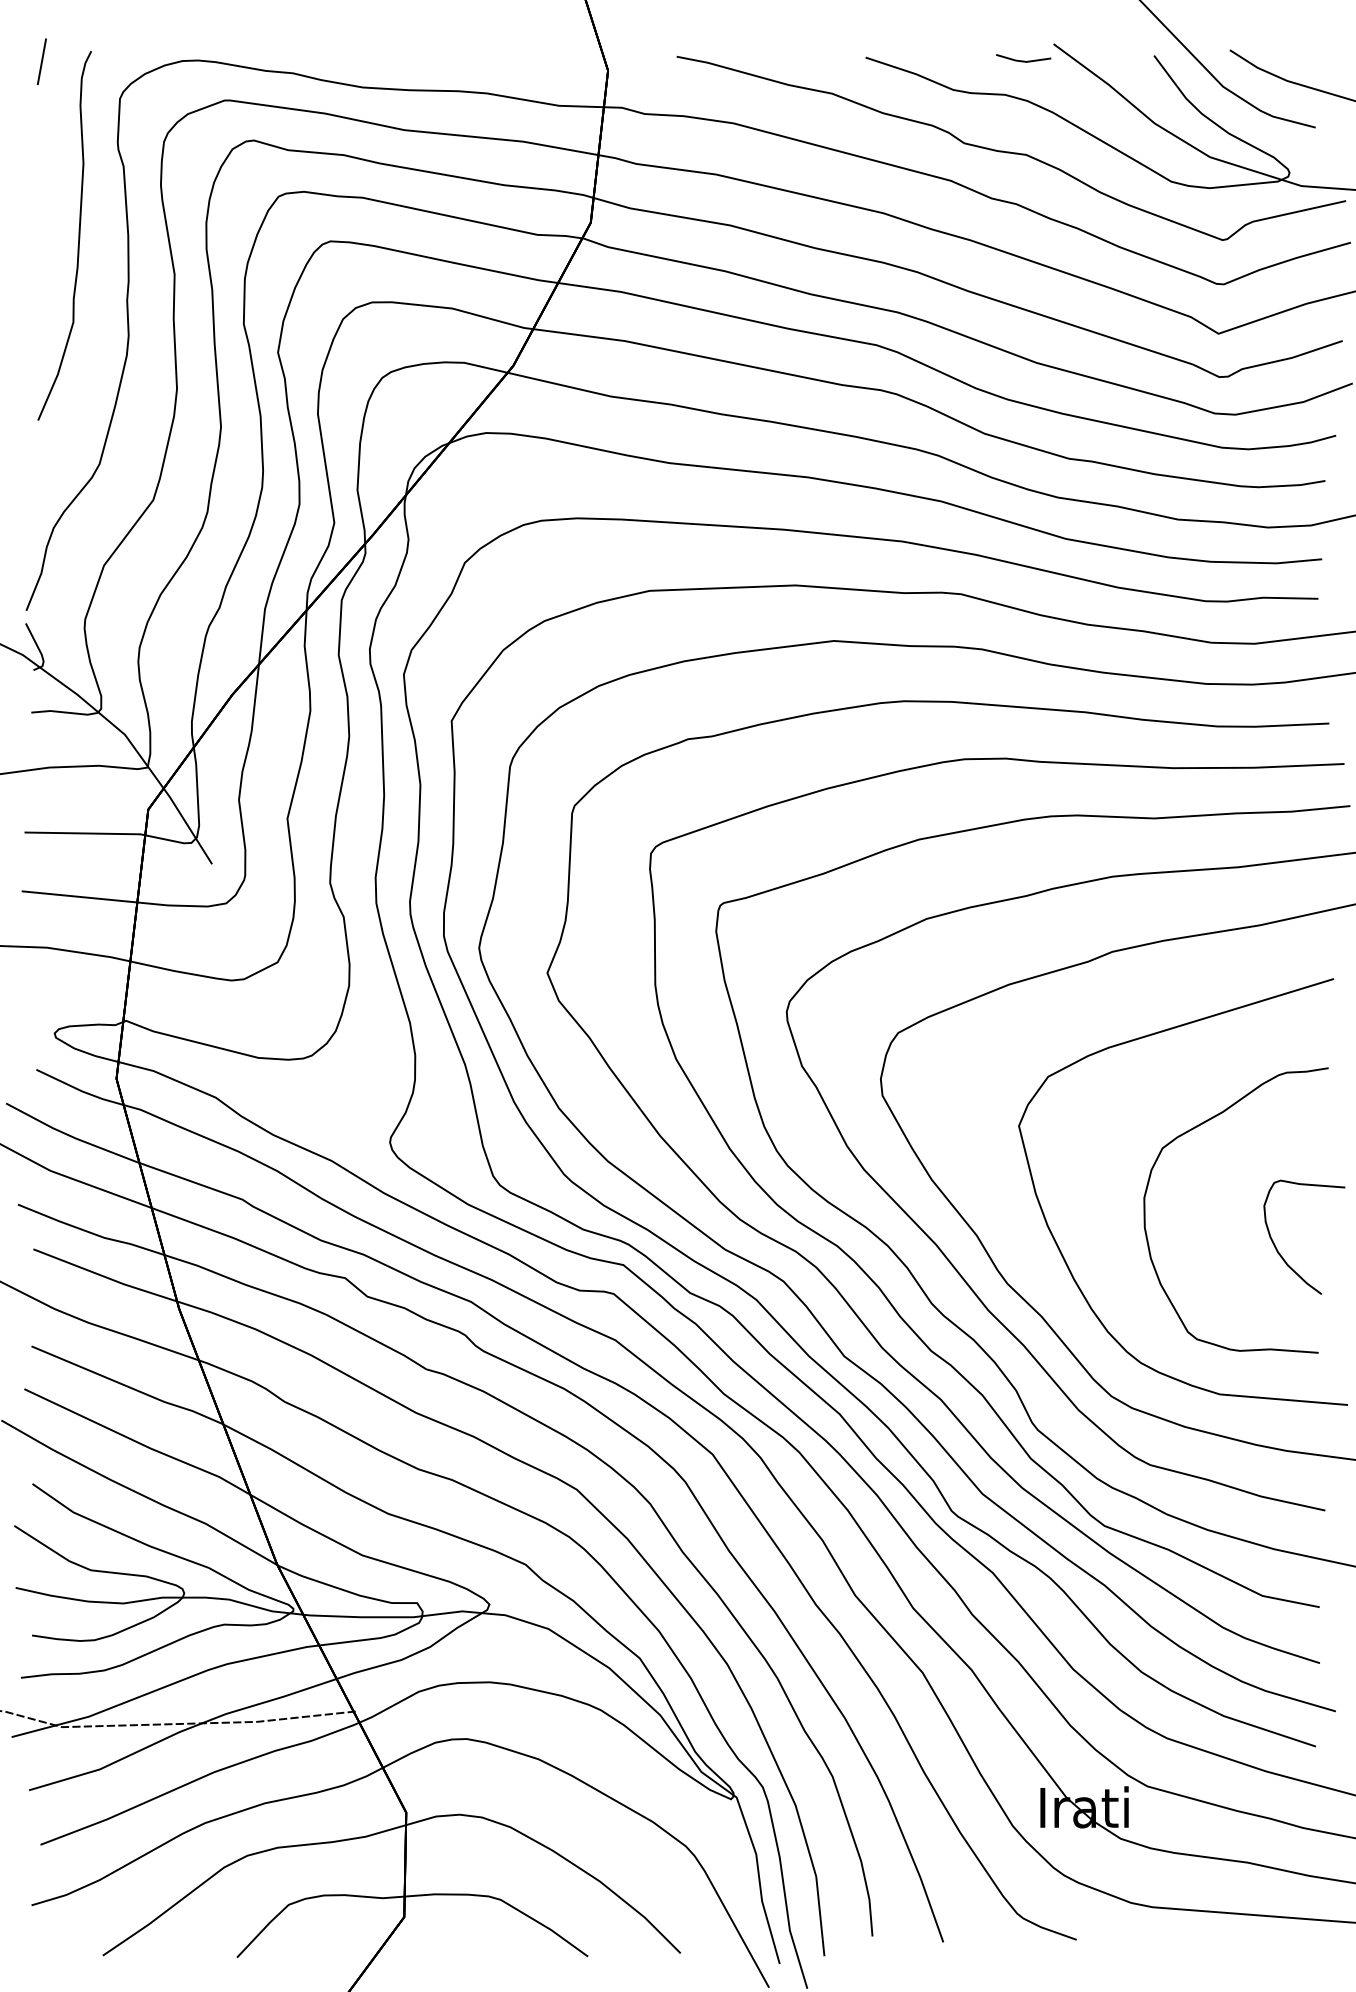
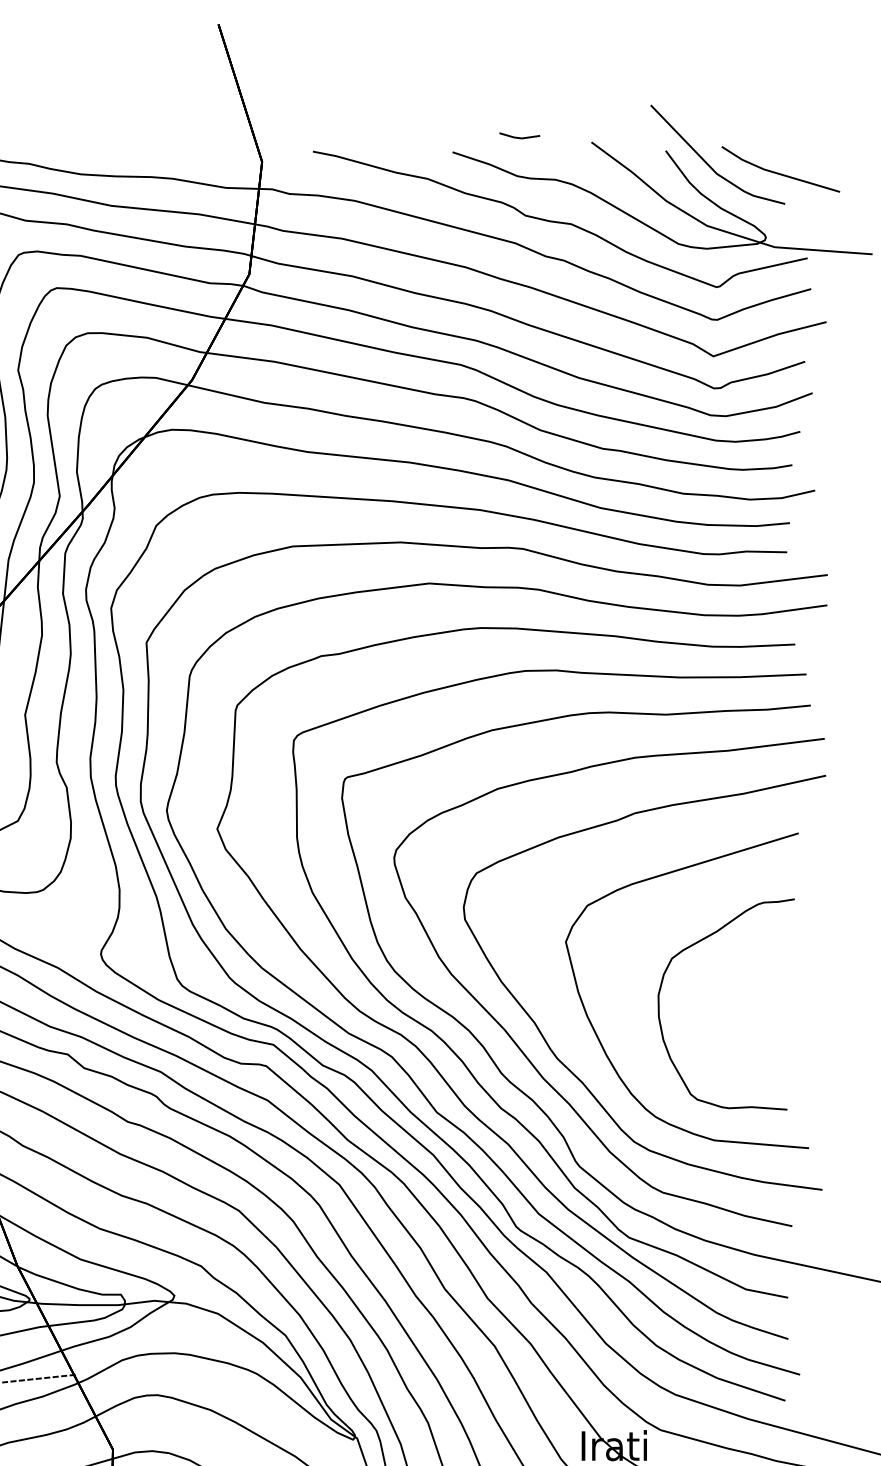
line: (1023, 60) -> (519, 137), moved
curve: (1280, 1253) -> (759, 1036), removed

